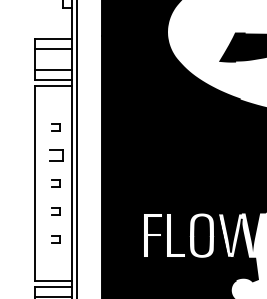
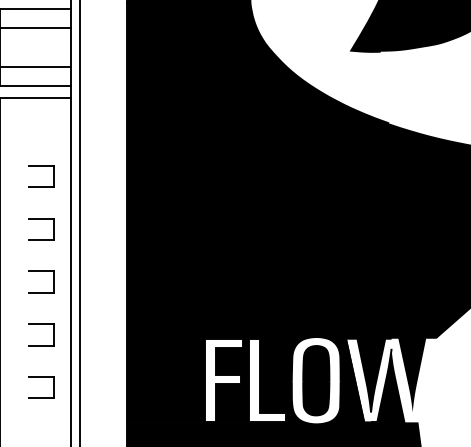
part: (56, 127) -> (41, 176), size x1.67
part: (56, 183) -> (41, 282), size x1.67
part: (56, 211) -> (41, 335), size x1.67
part: (56, 239) -> (41, 387), size x1.67

